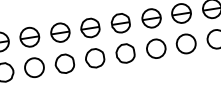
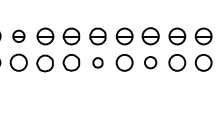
part: (29, 37) -> (18, 36), size x0.7
part: (185, 43) -> (150, 62), size x0.7
part: (124, 53) -> (97, 62), size x0.6

